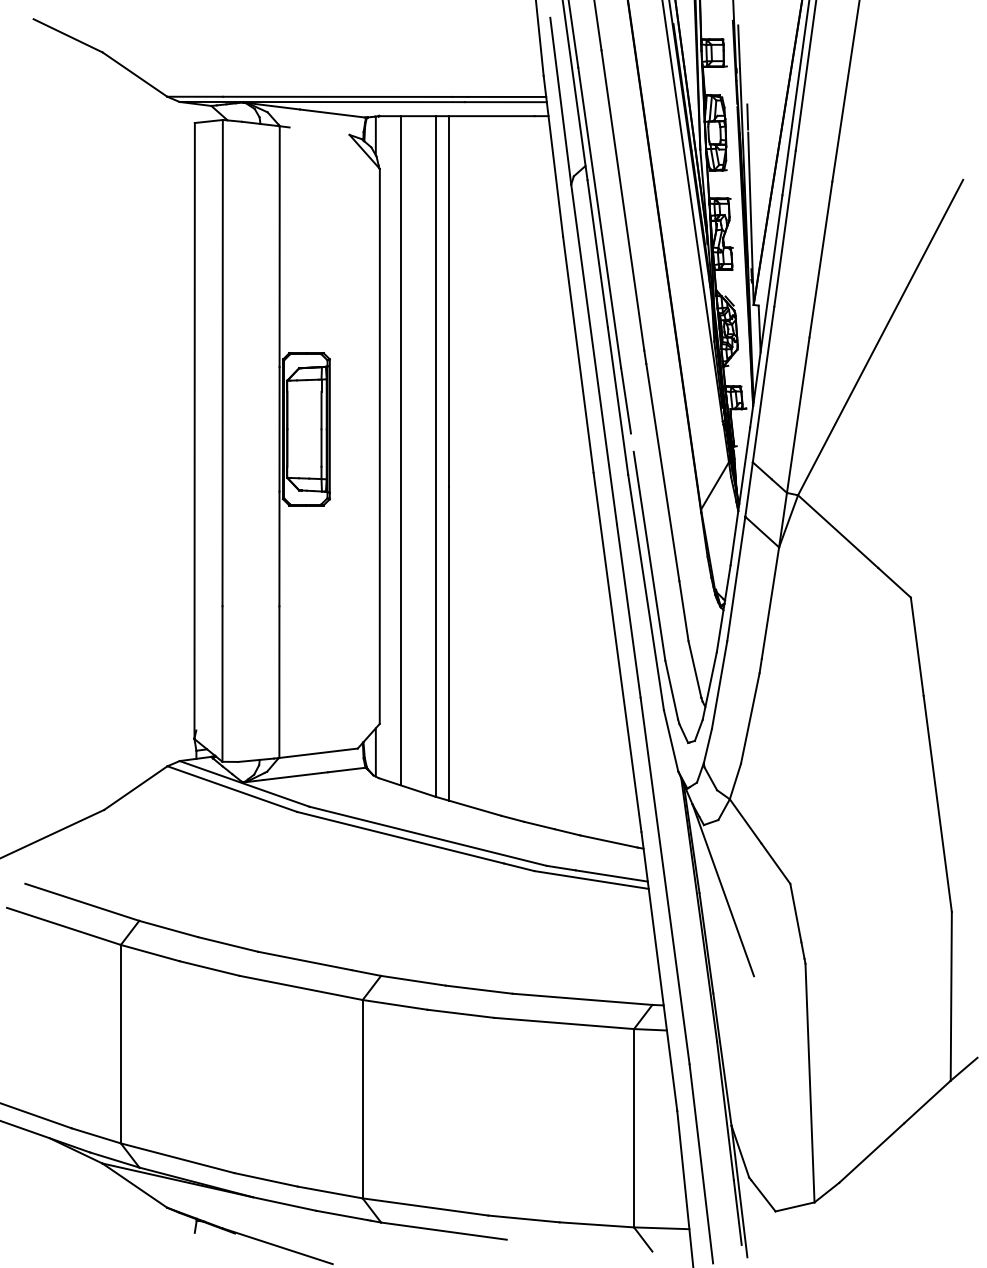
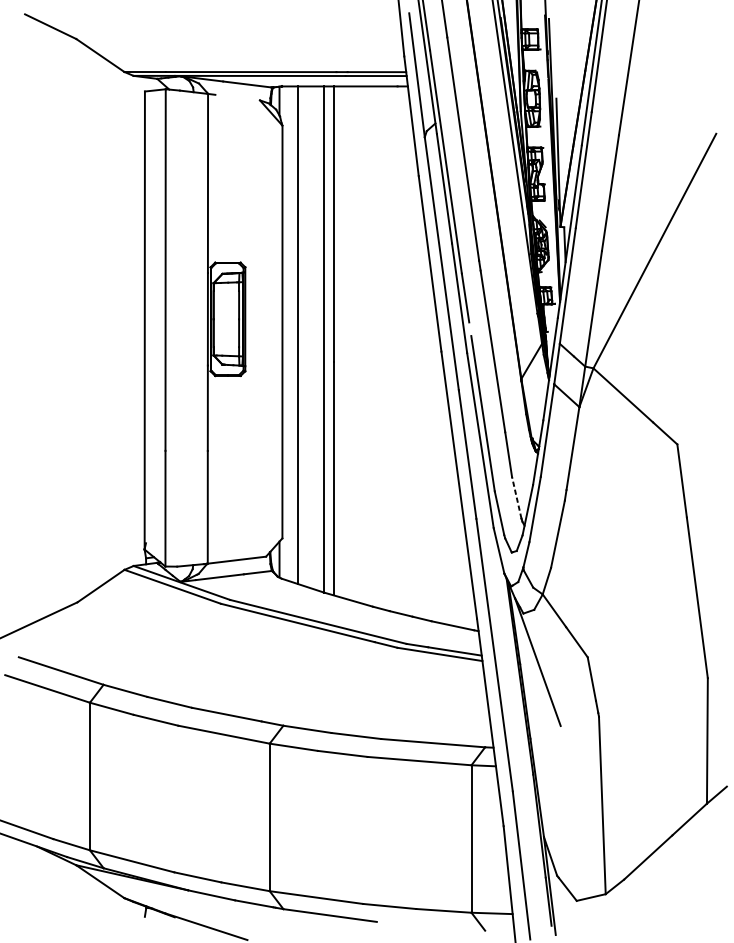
line: (747, 116) -> (555, 86), removed
line: (694, 669) -> (516, 497), solid -> dashed

